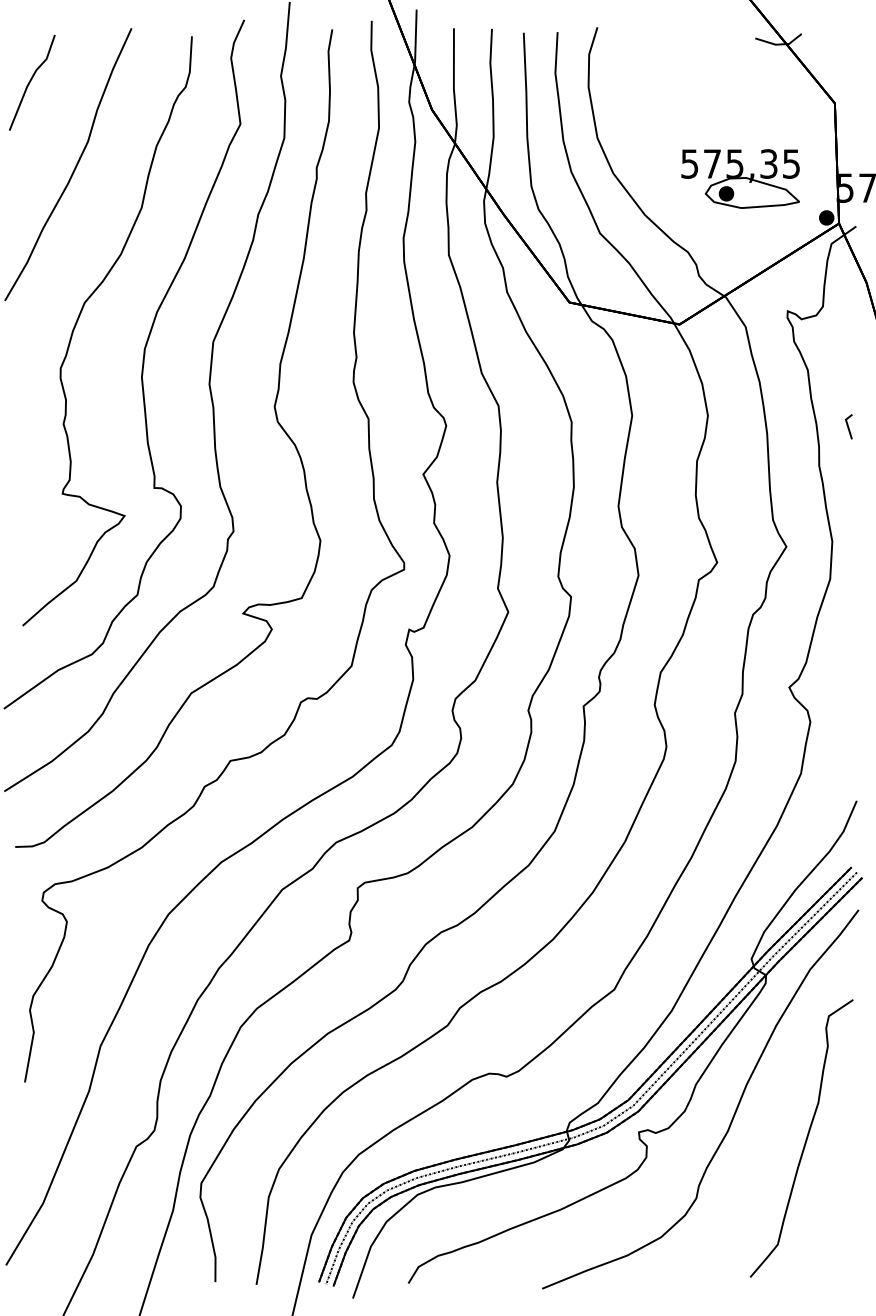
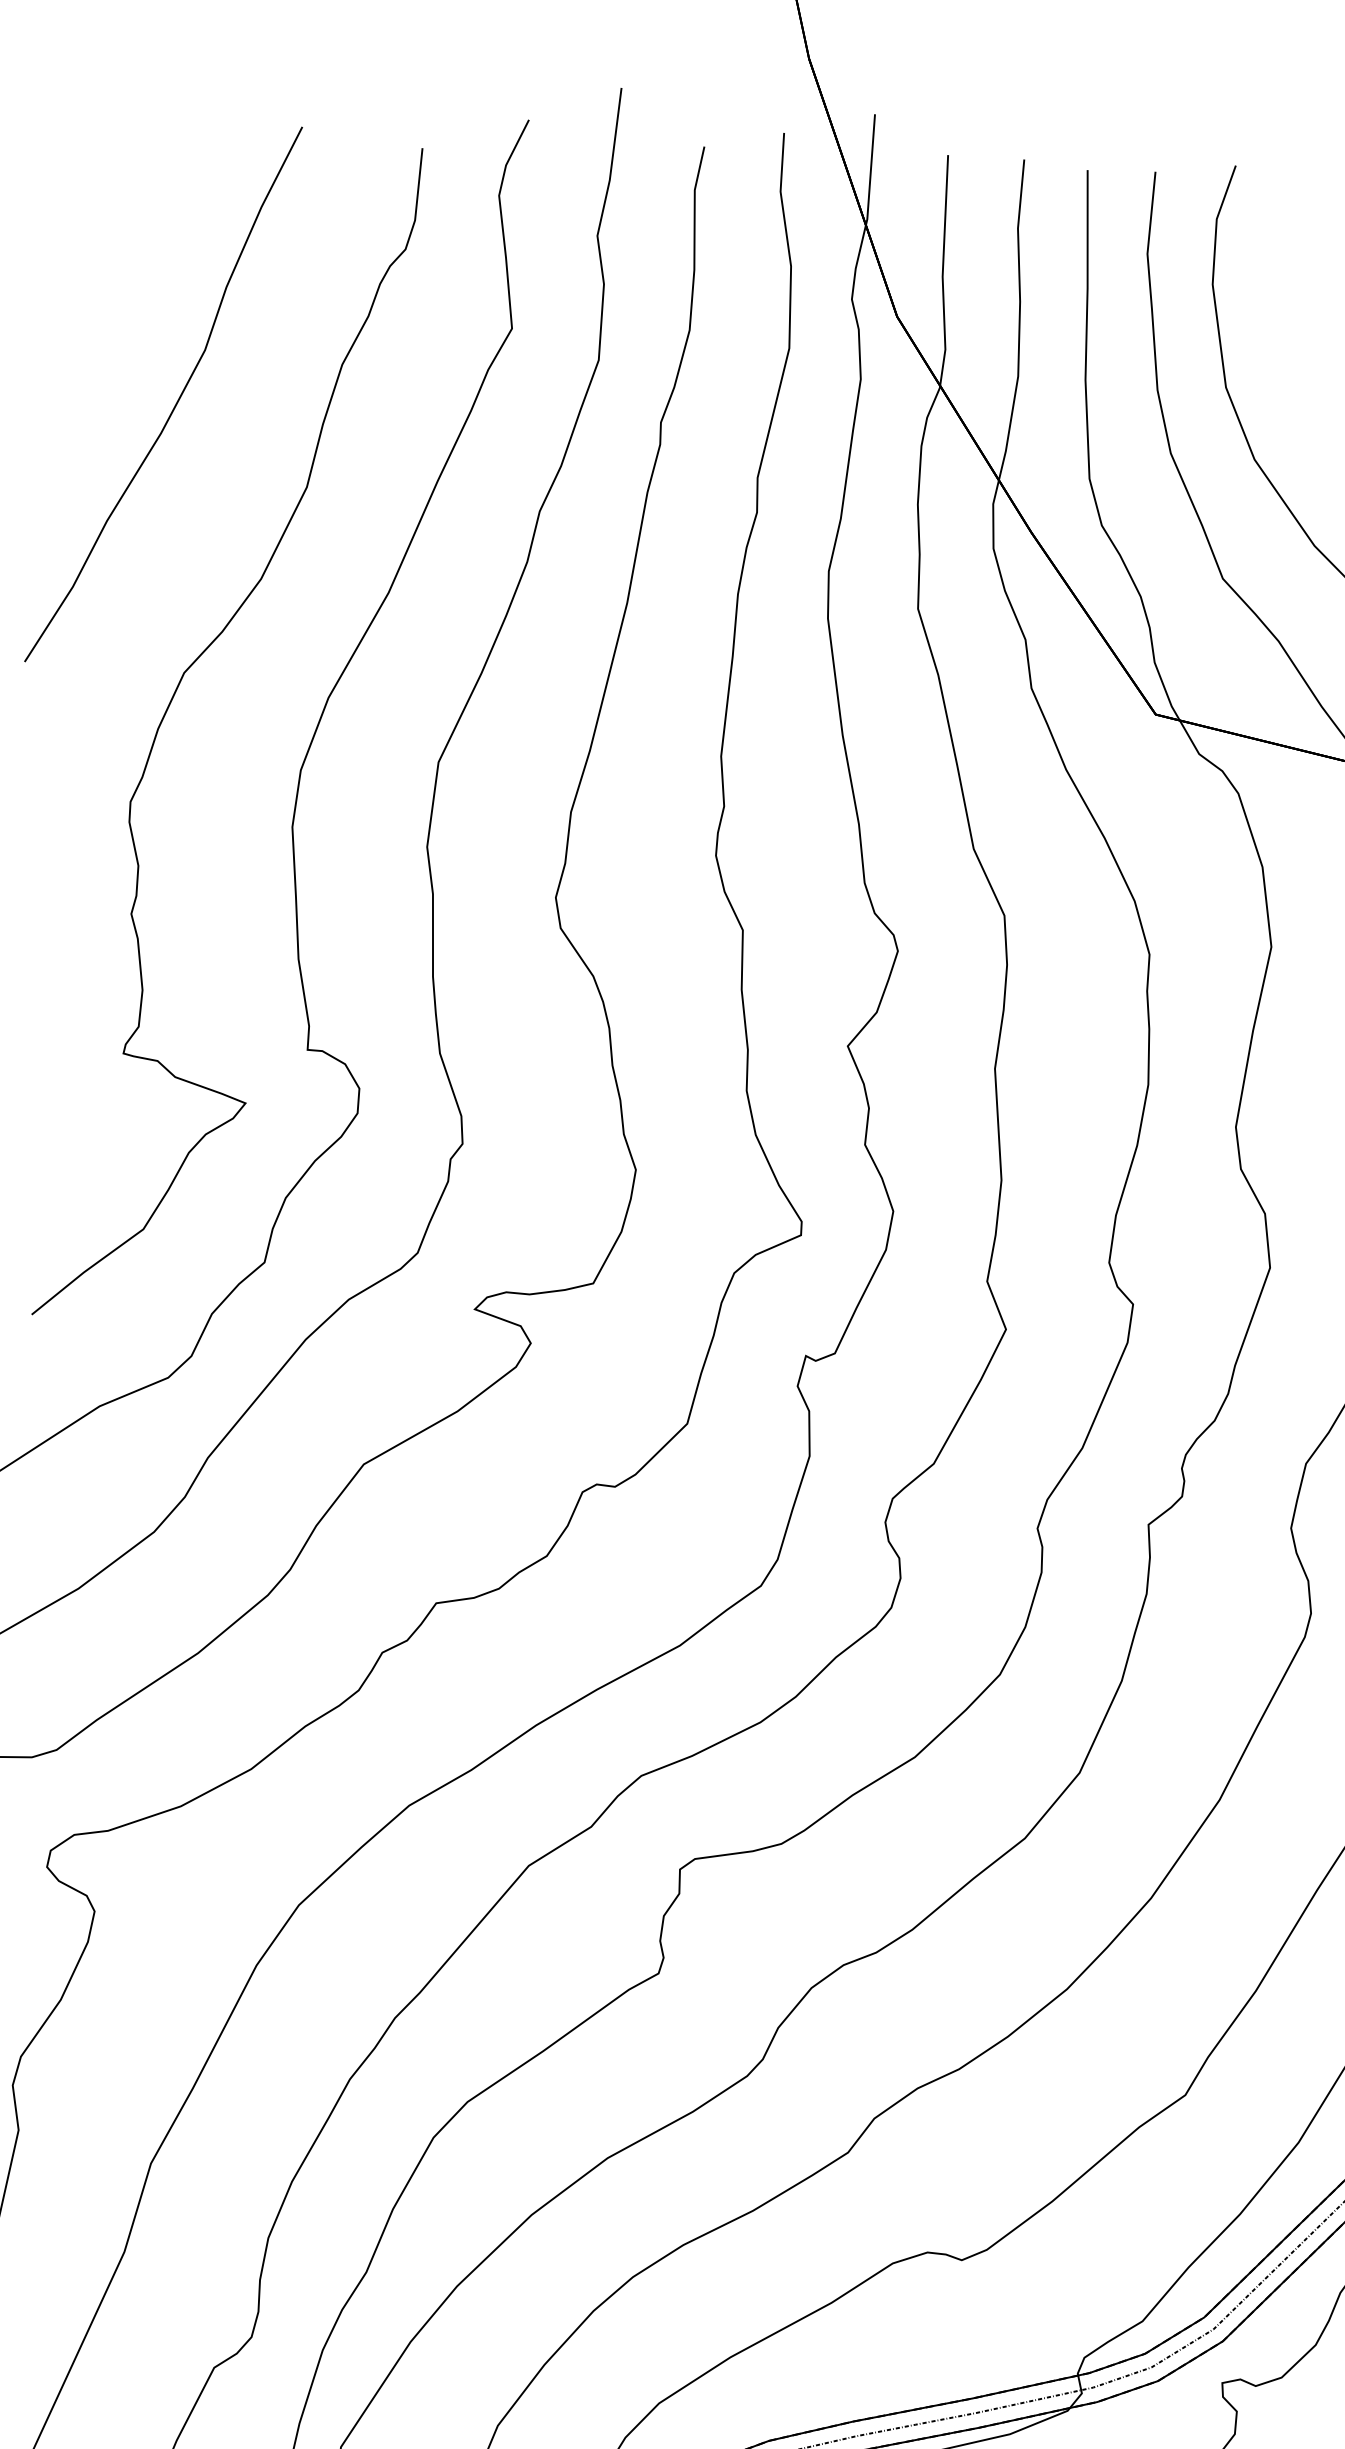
part: (32, 82) -> (98, 226), removed

